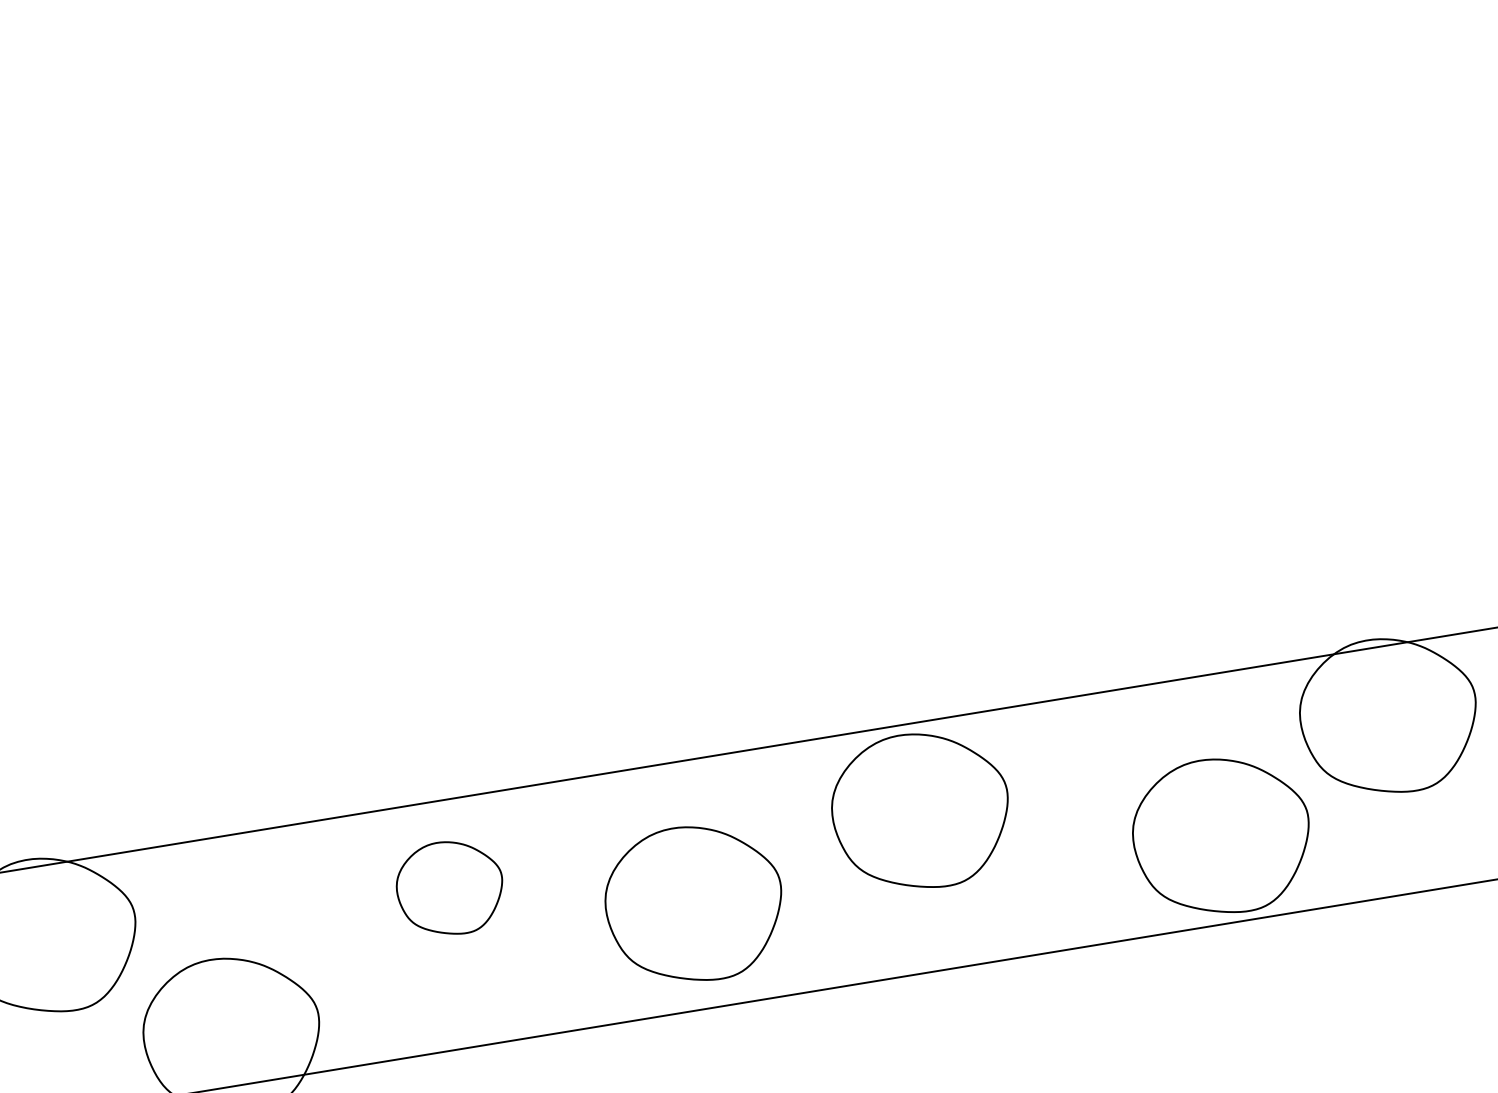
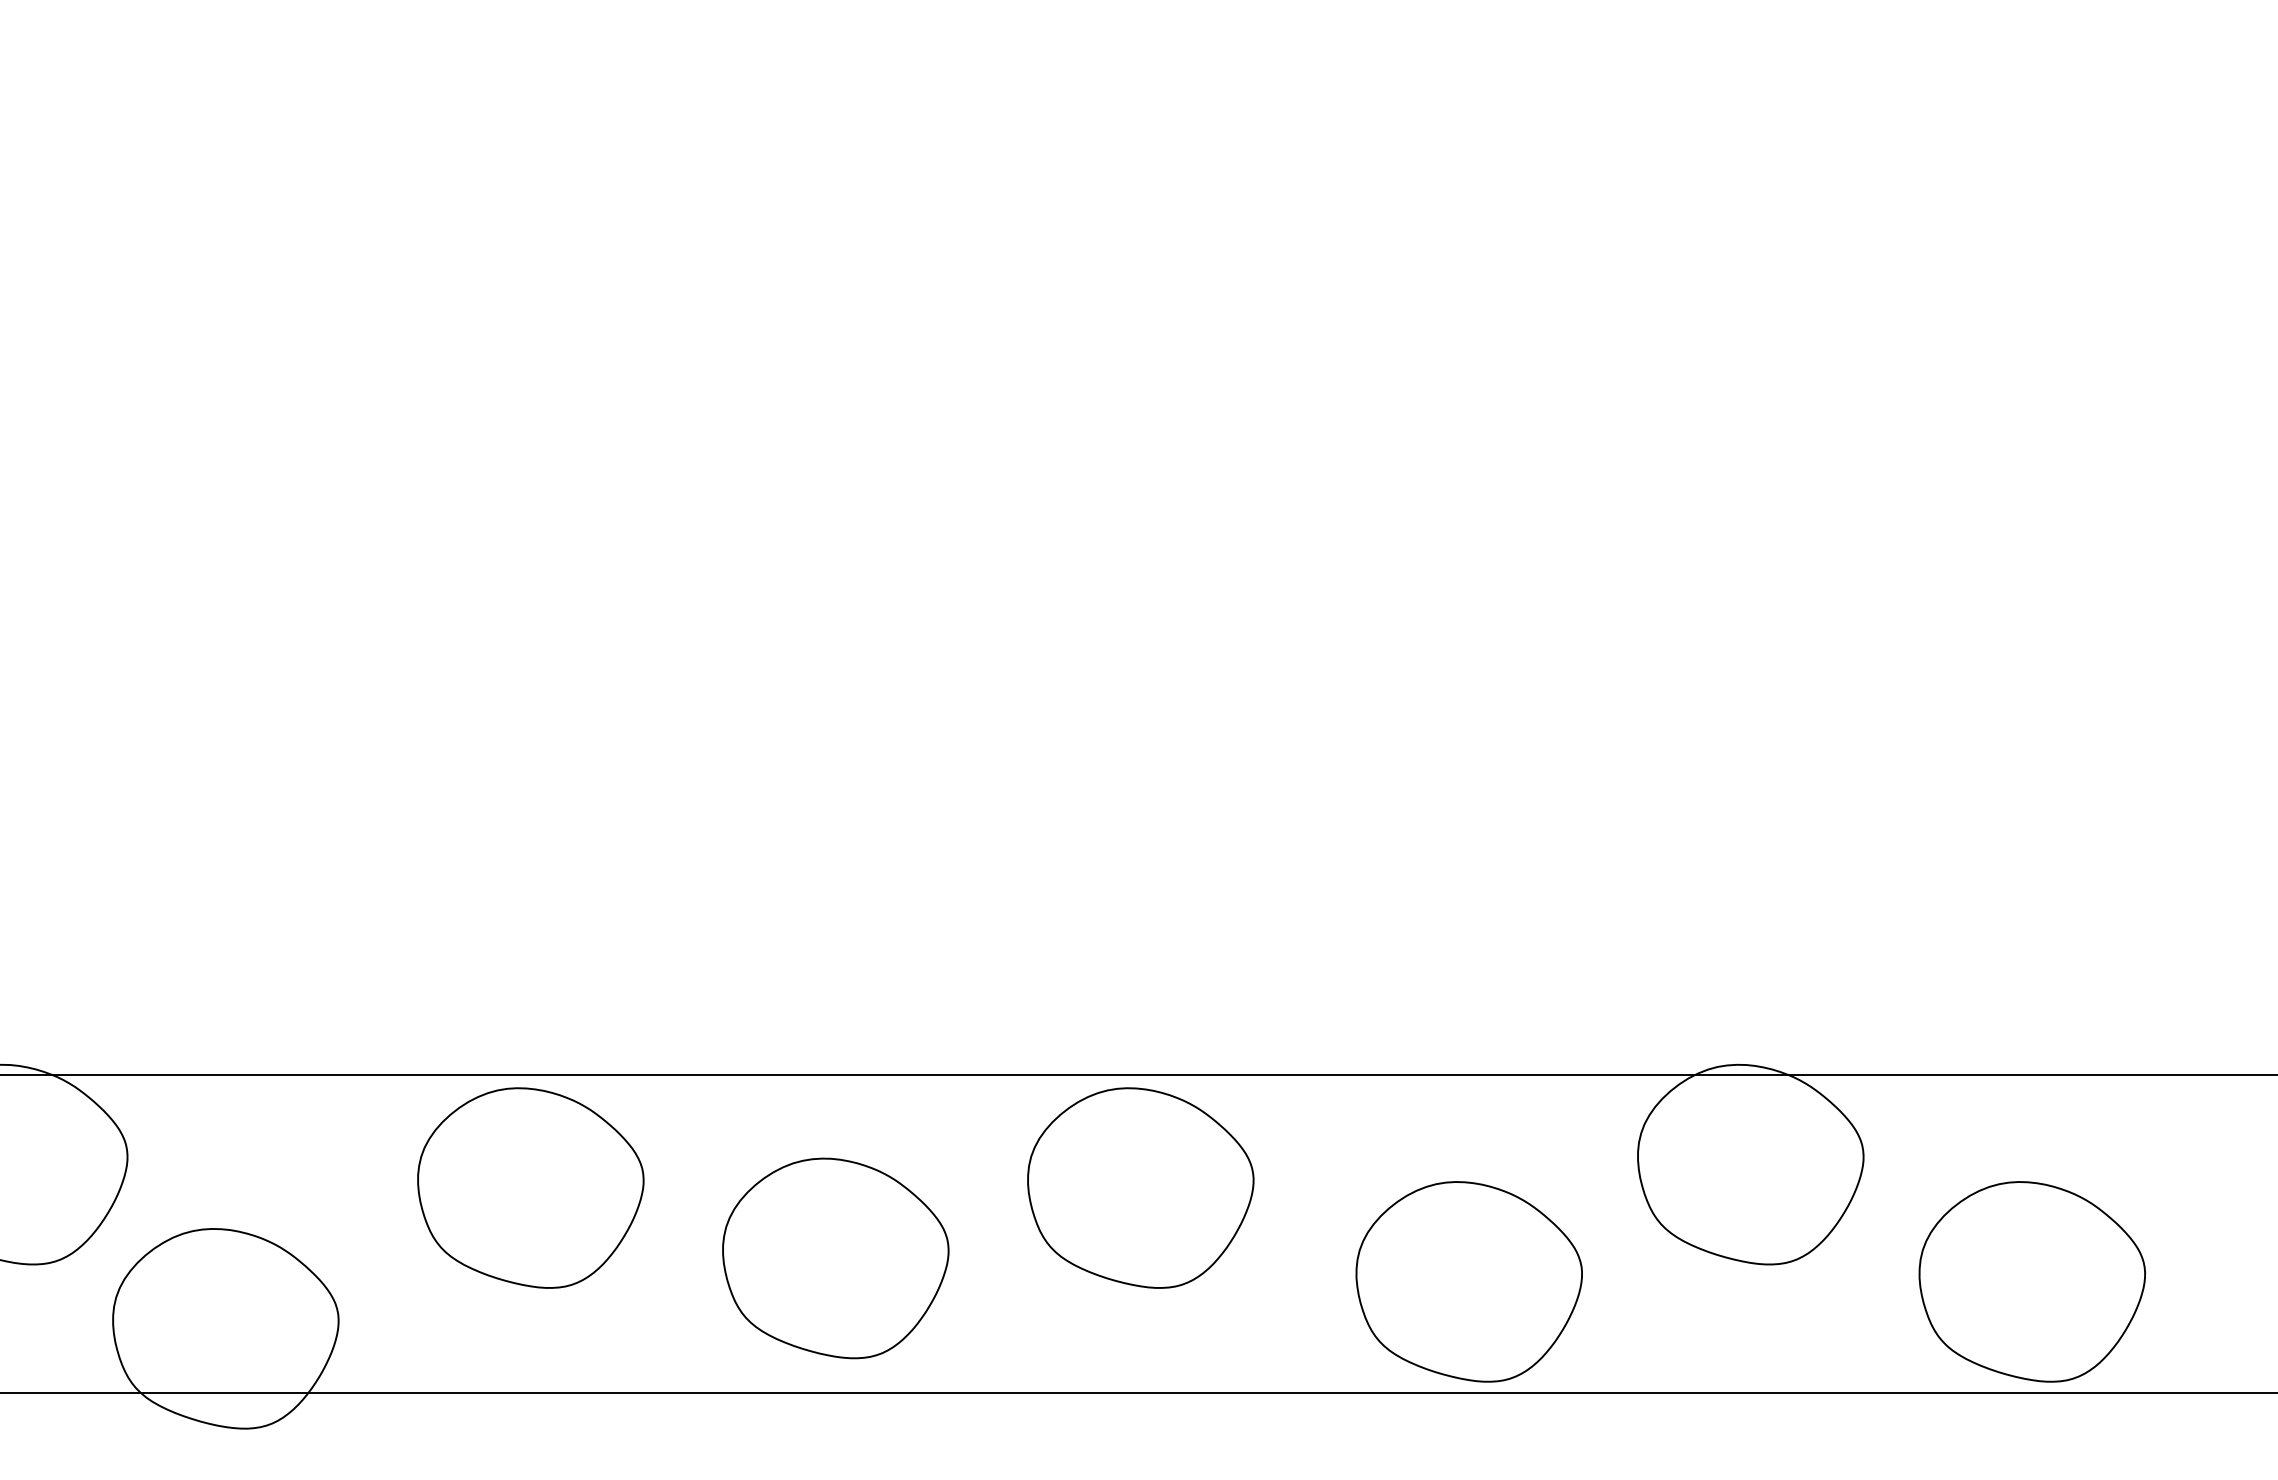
part: (1221, 836) -> (1468, 1281), moved
part: (449, 887) -> (530, 1187), size x1.67

